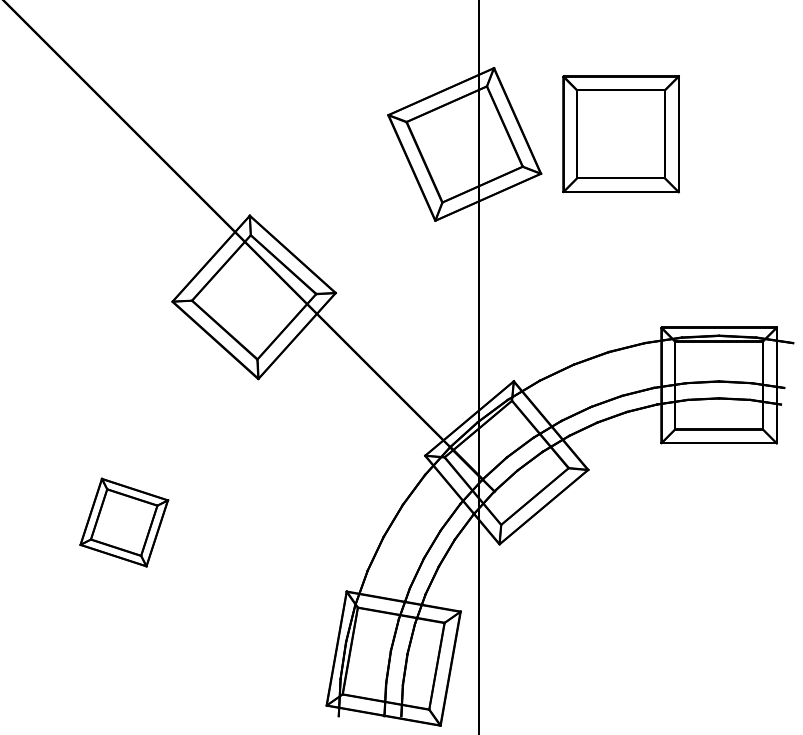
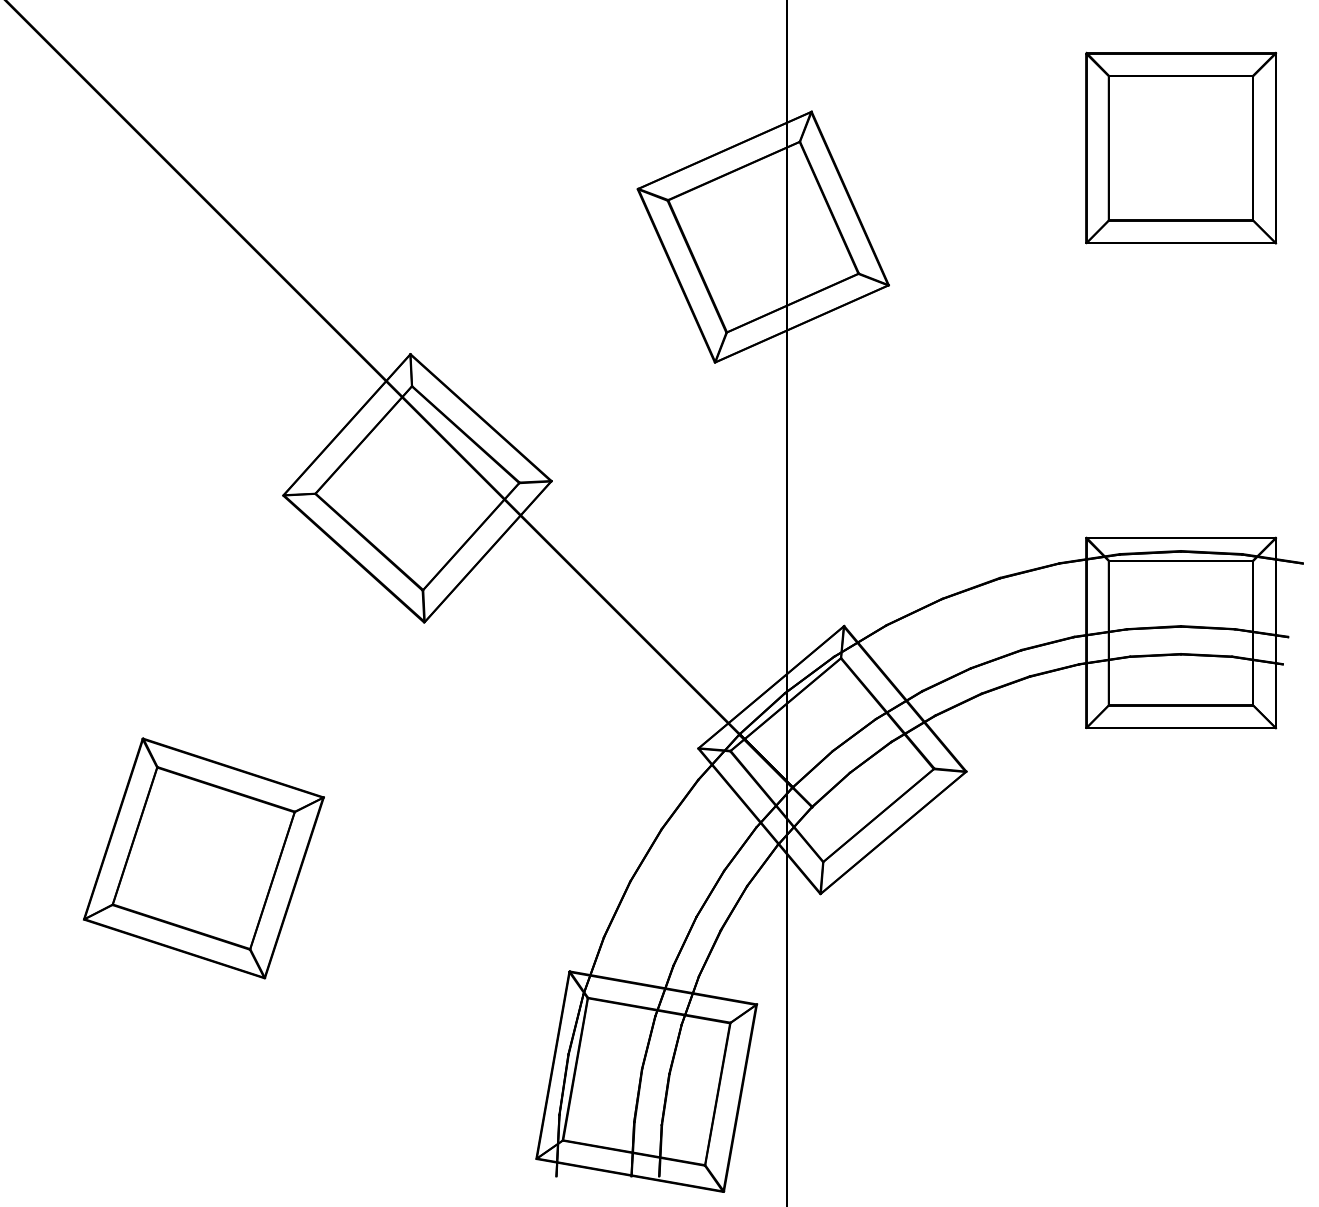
part: (620, 134) -> (1180, 148), moved
part: (124, 522) -> (204, 858), size x1.67

